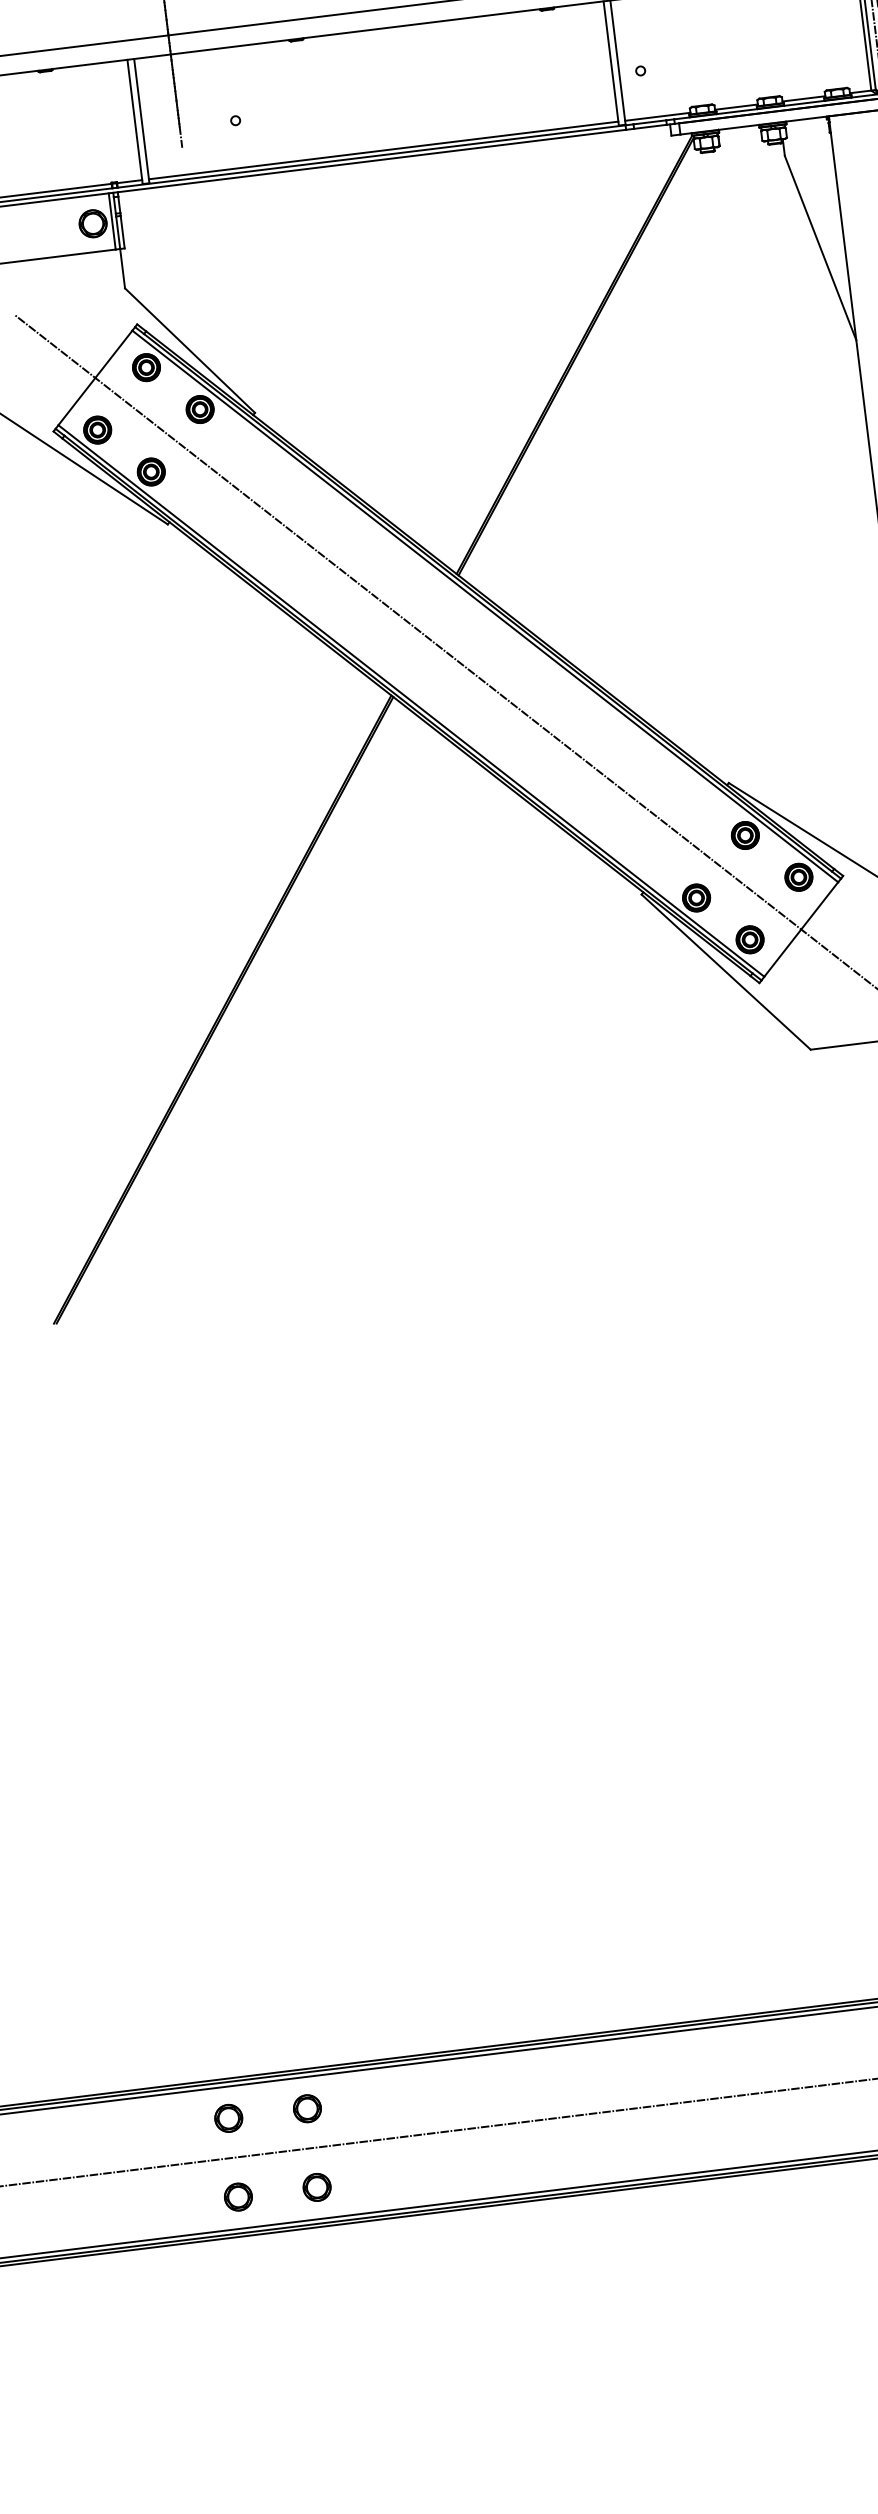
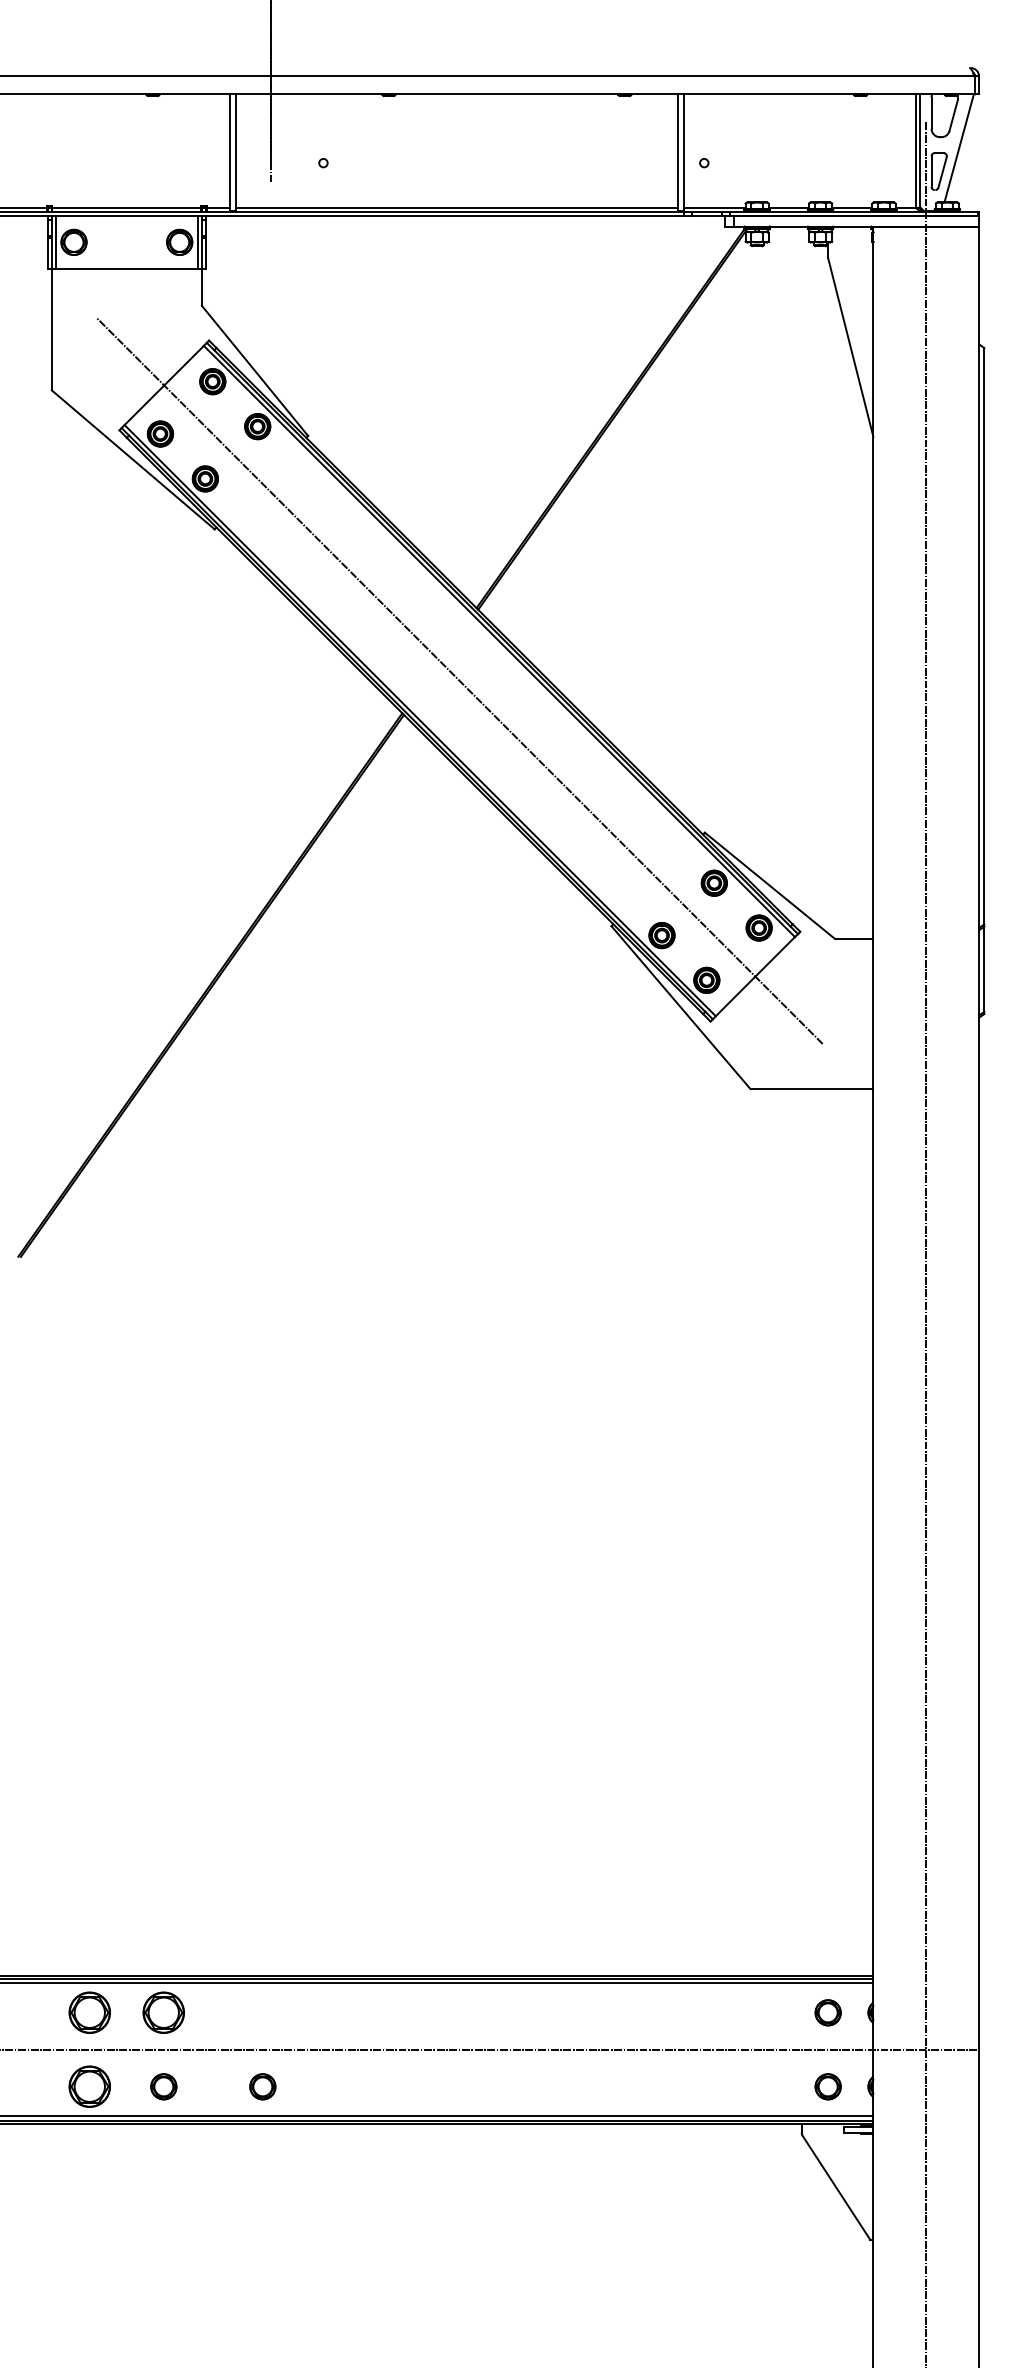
part: (307, 2108) -> (163, 2012), size x1.6
part: (228, 2118) -> (89, 2012), size x1.6
part: (421, 2174) -> (262, 2086), added
part: (237, 2196) -> (89, 2086), size x1.6

